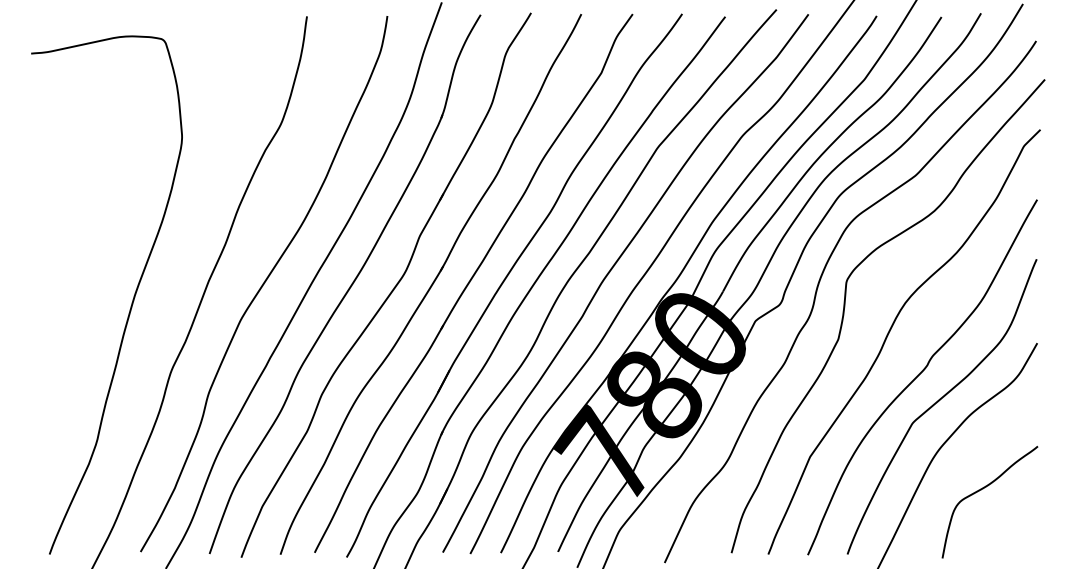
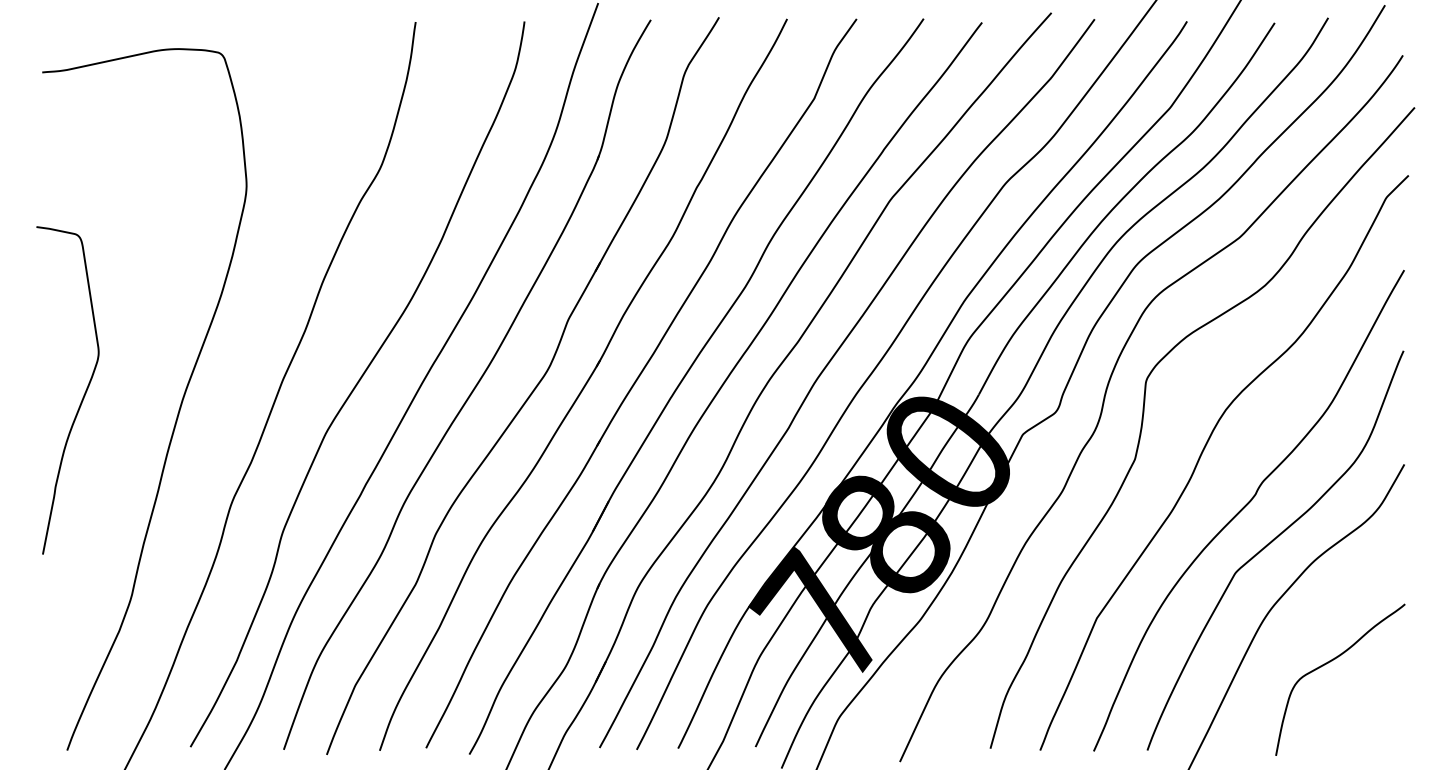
curve: (60, 293) -> (81, 397), added

